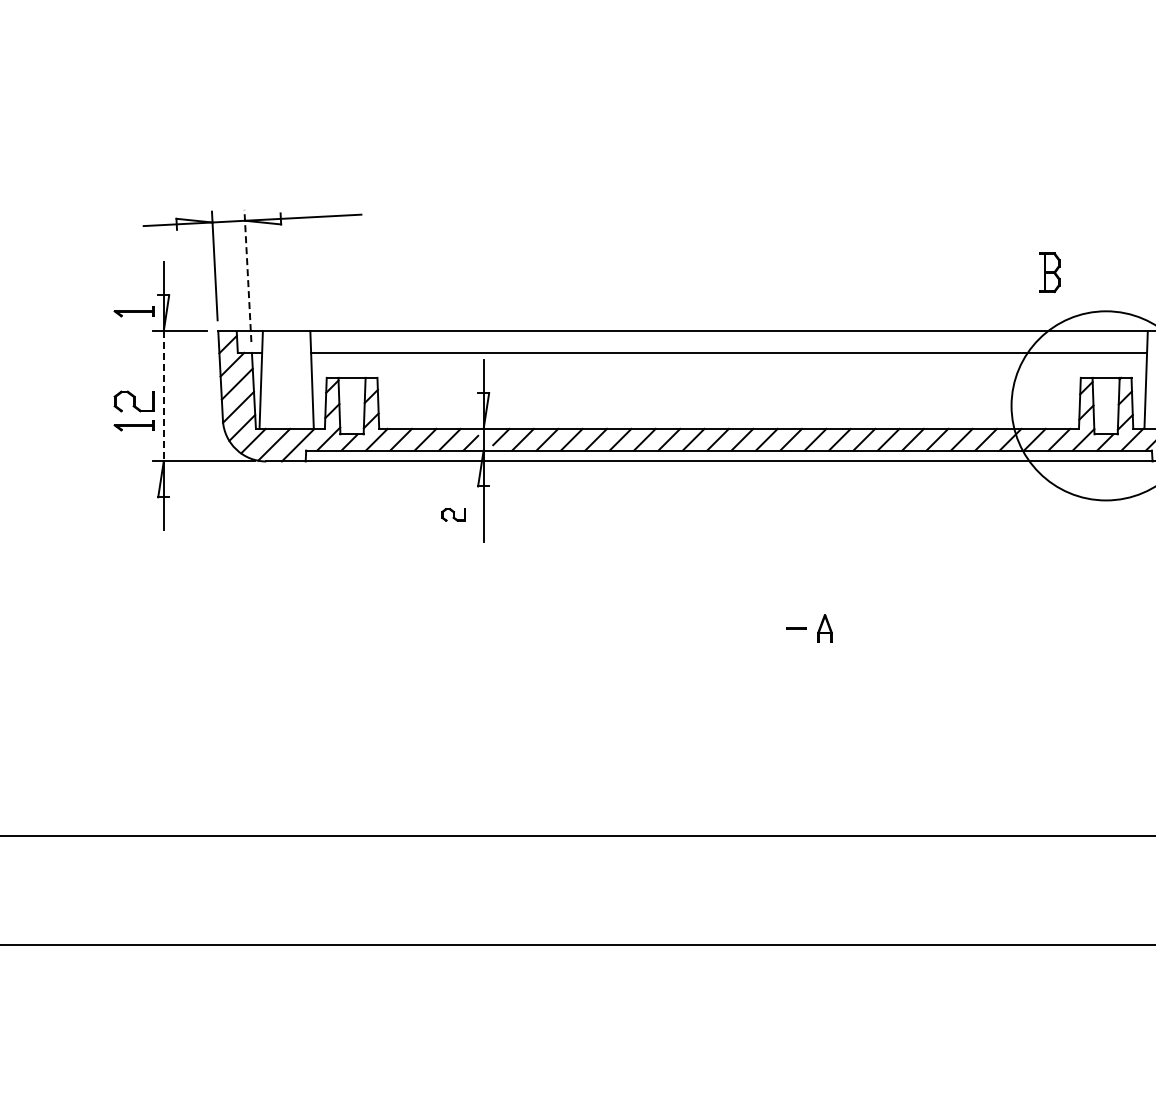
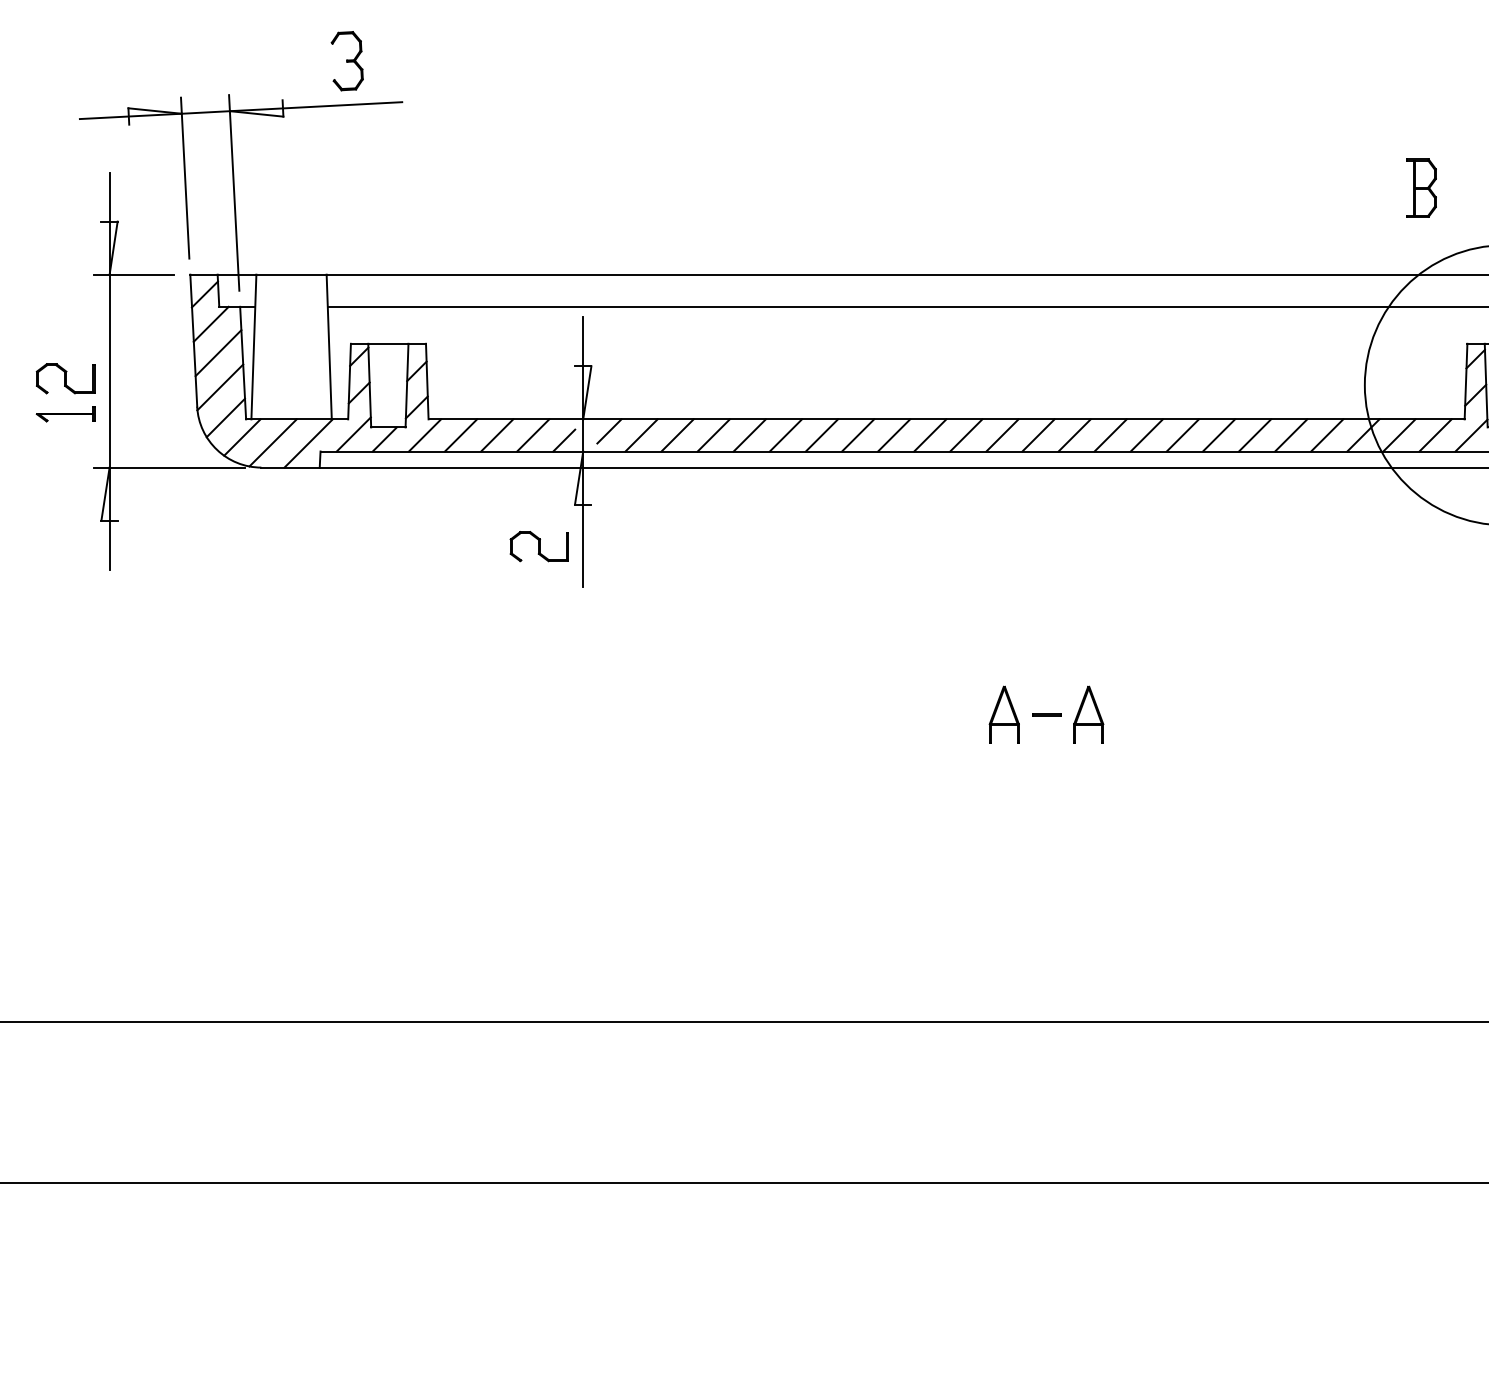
part: (323, 186) -> (346, 60), added
line: (247, 275) -> (233, 192), dashed -> solid
part: (133, 311) -> (64, 245), removed
line: (163, 396) -> (109, 371), dashed -> solid
part: (453, 514) -> (538, 546), size x1.67
part: (767, 628) -> (1003, 714), added
part: (824, 628) -> (1087, 714), size x1.43

